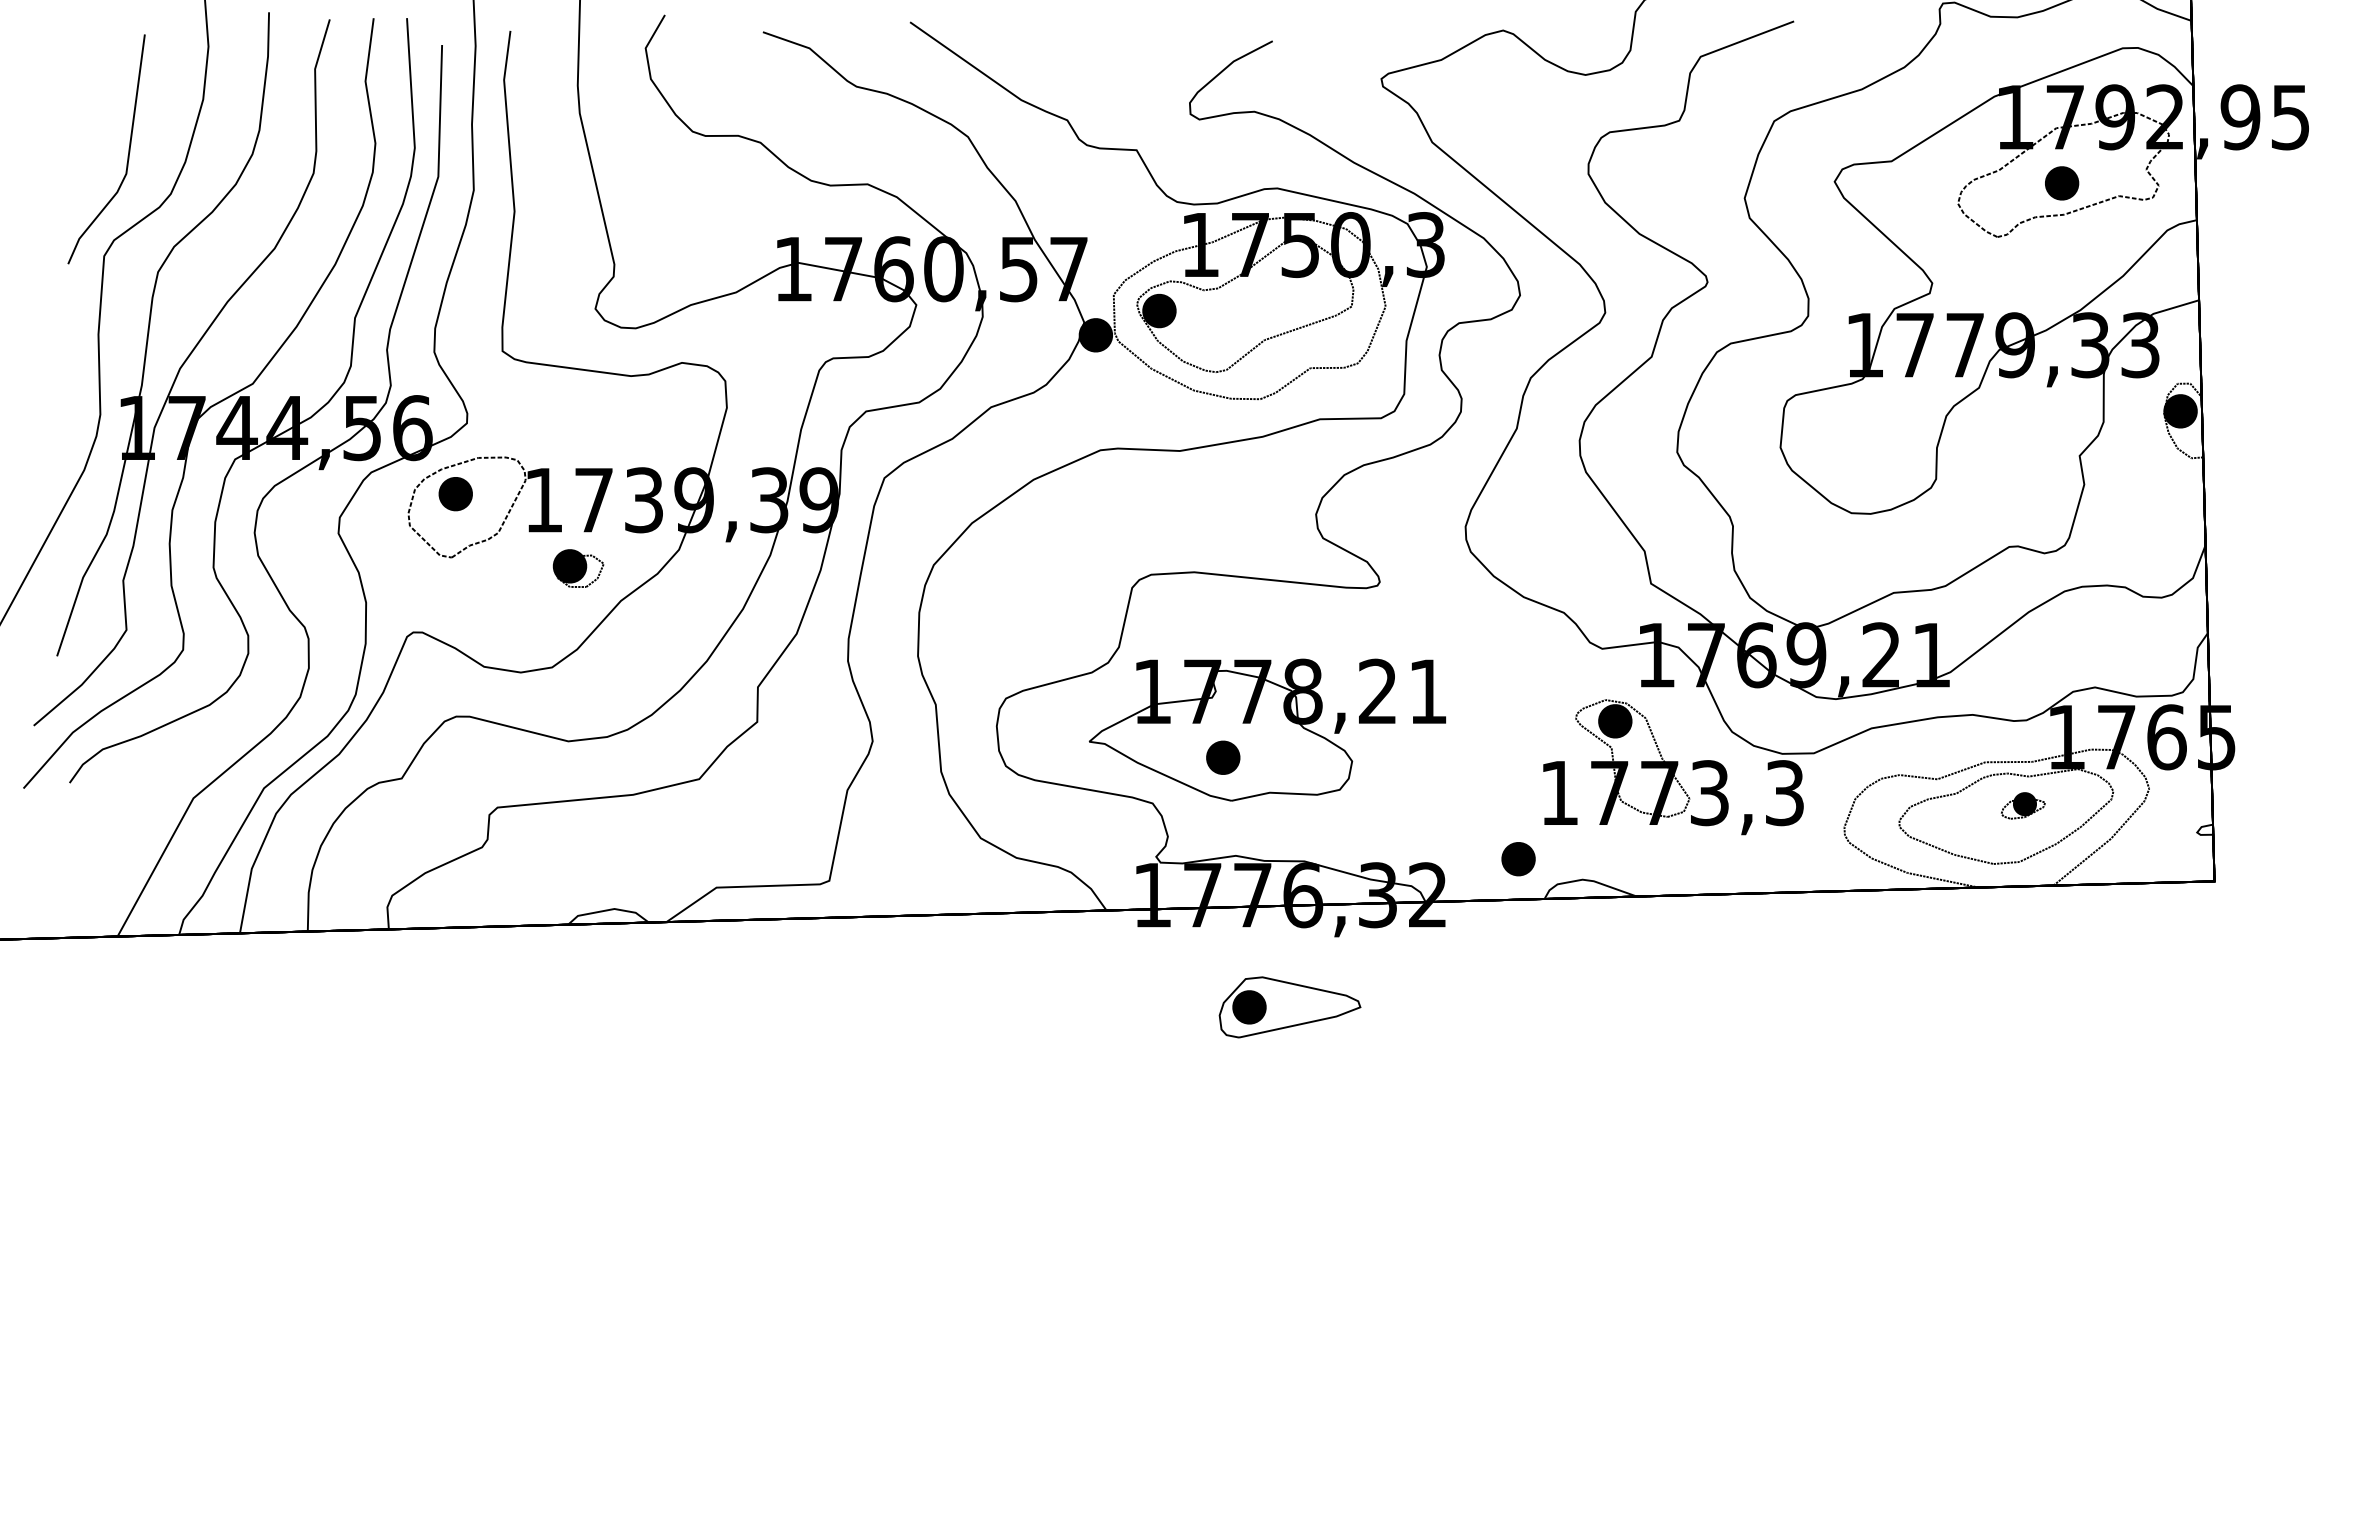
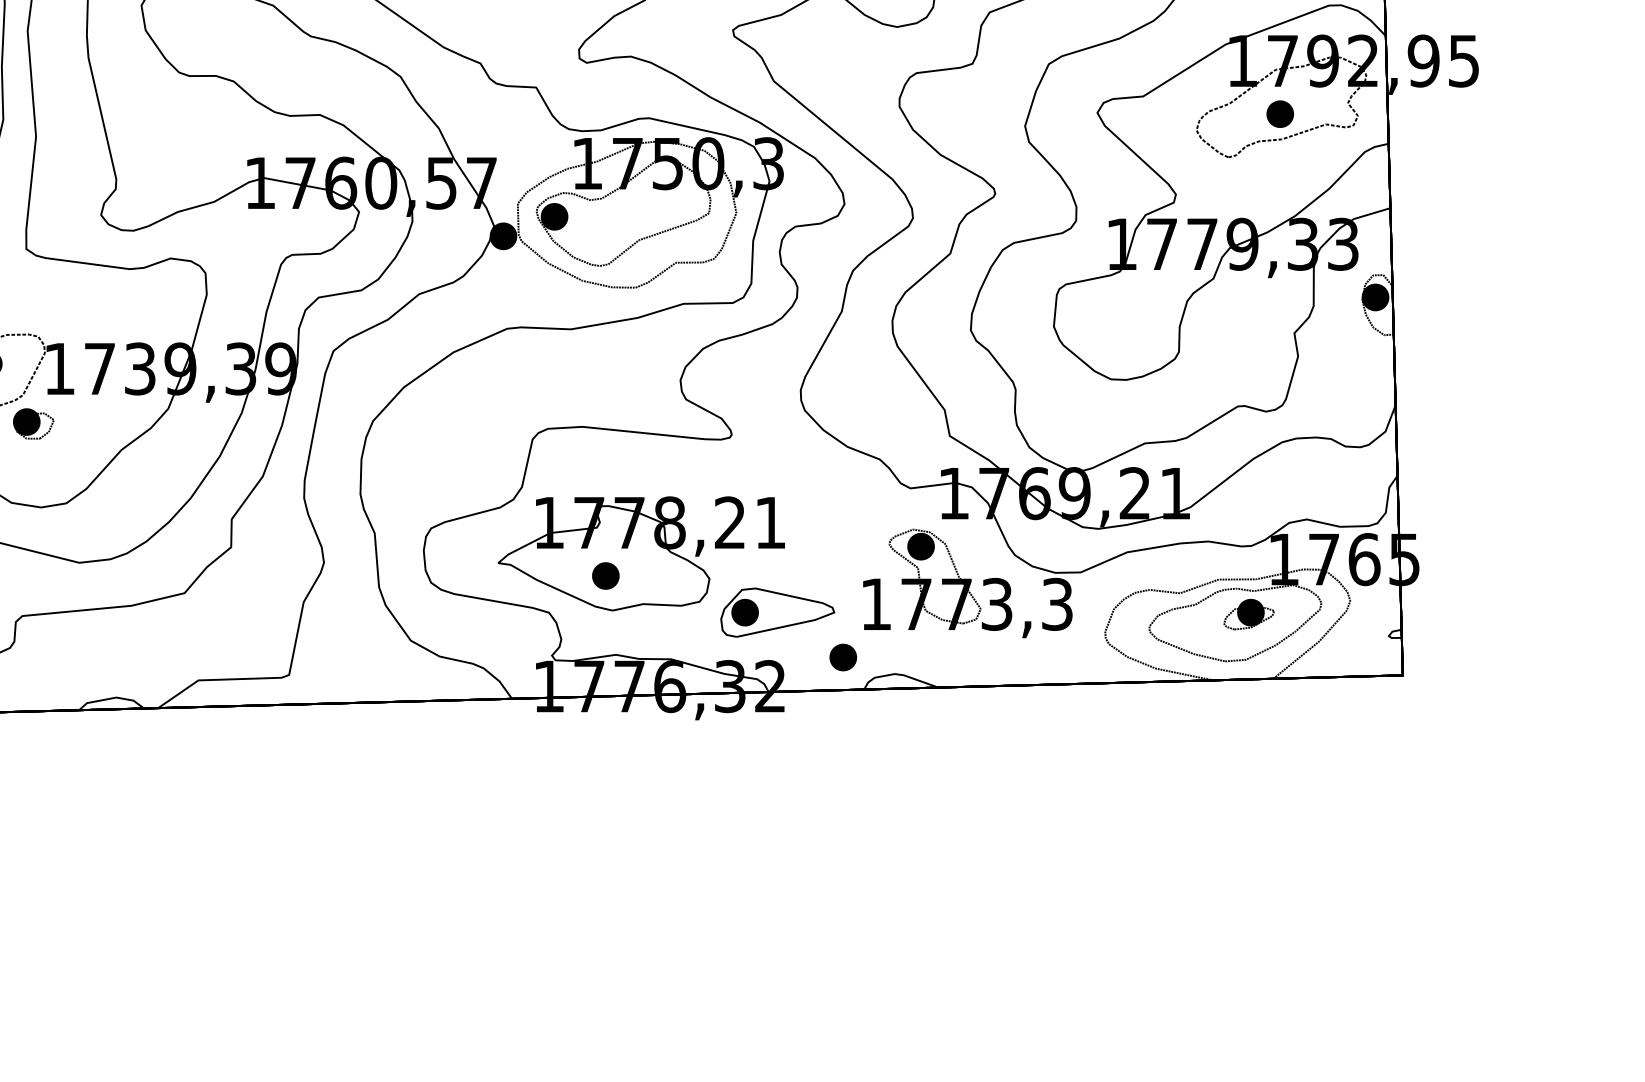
part: (578, 568) -> (33, 423), moved
part: (2023, 805) -> (1249, 614), size x1.43
part: (1289, 1007) -> (777, 612), moved

